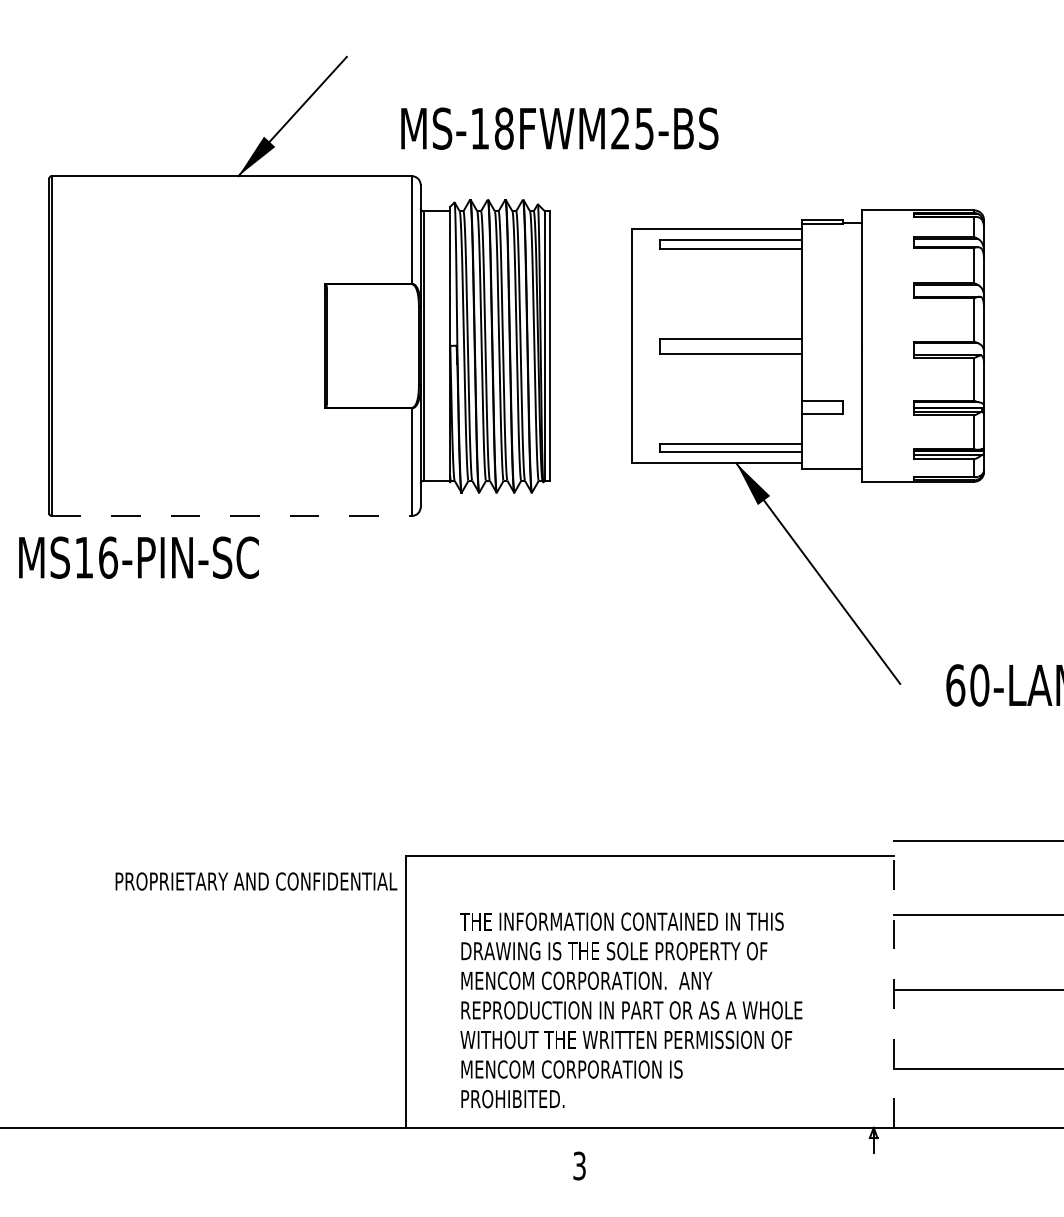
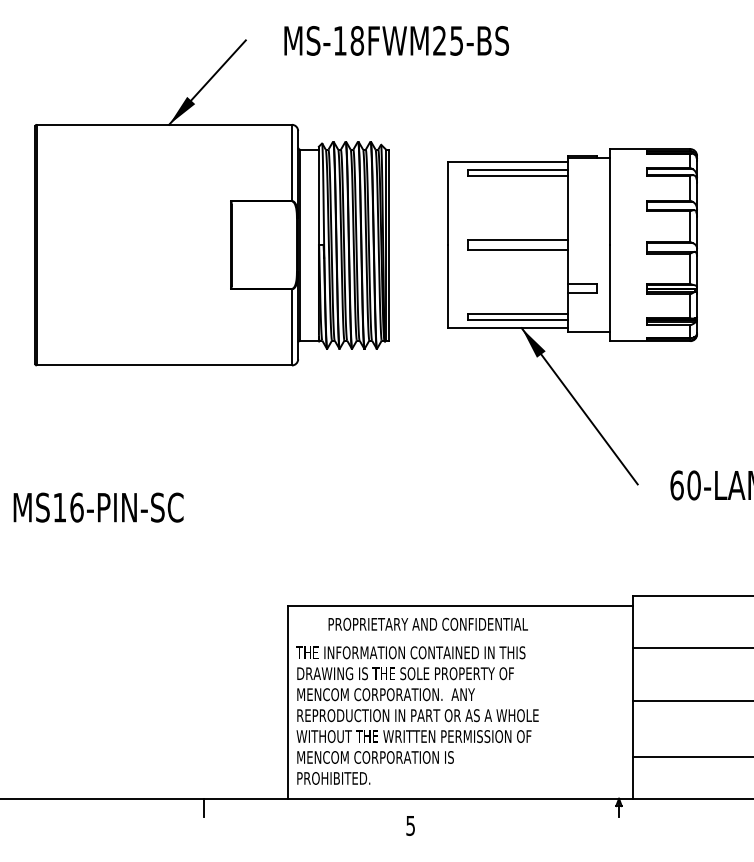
text: (559, 128) -> (396, 40), moved
line: (232, 515) -> (164, 365), dashed -> solid
text: (138, 557) -> (98, 507), moved
text: (256, 881) -> (428, 624), moved
line: (893, 983) -> (633, 696), dashed -> solid
text: (631, 1010) -> (417, 715), moved
line: (287, 1140) -> (203, 807), added
text: (579, 1165) -> (410, 825), 3 -> 5

